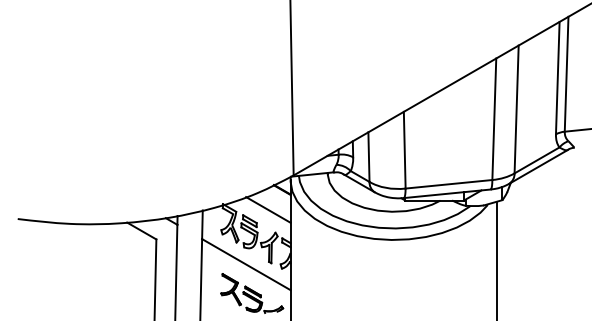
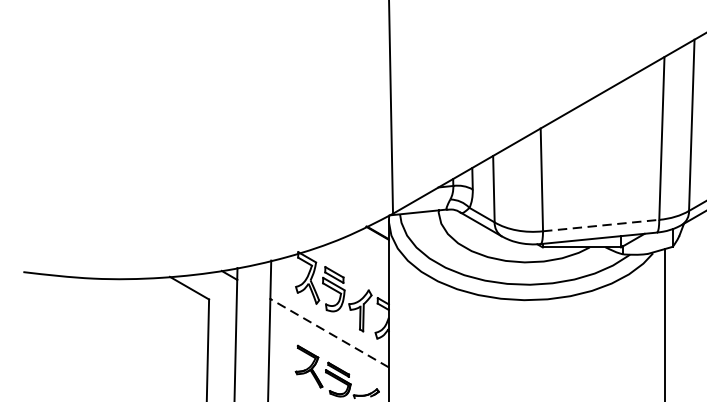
line: (448, 184) -> (600, 225), solid -> dashed
line: (268, 209) -> (359, 259), removed
line: (245, 264) -> (328, 333), solid -> dashed

